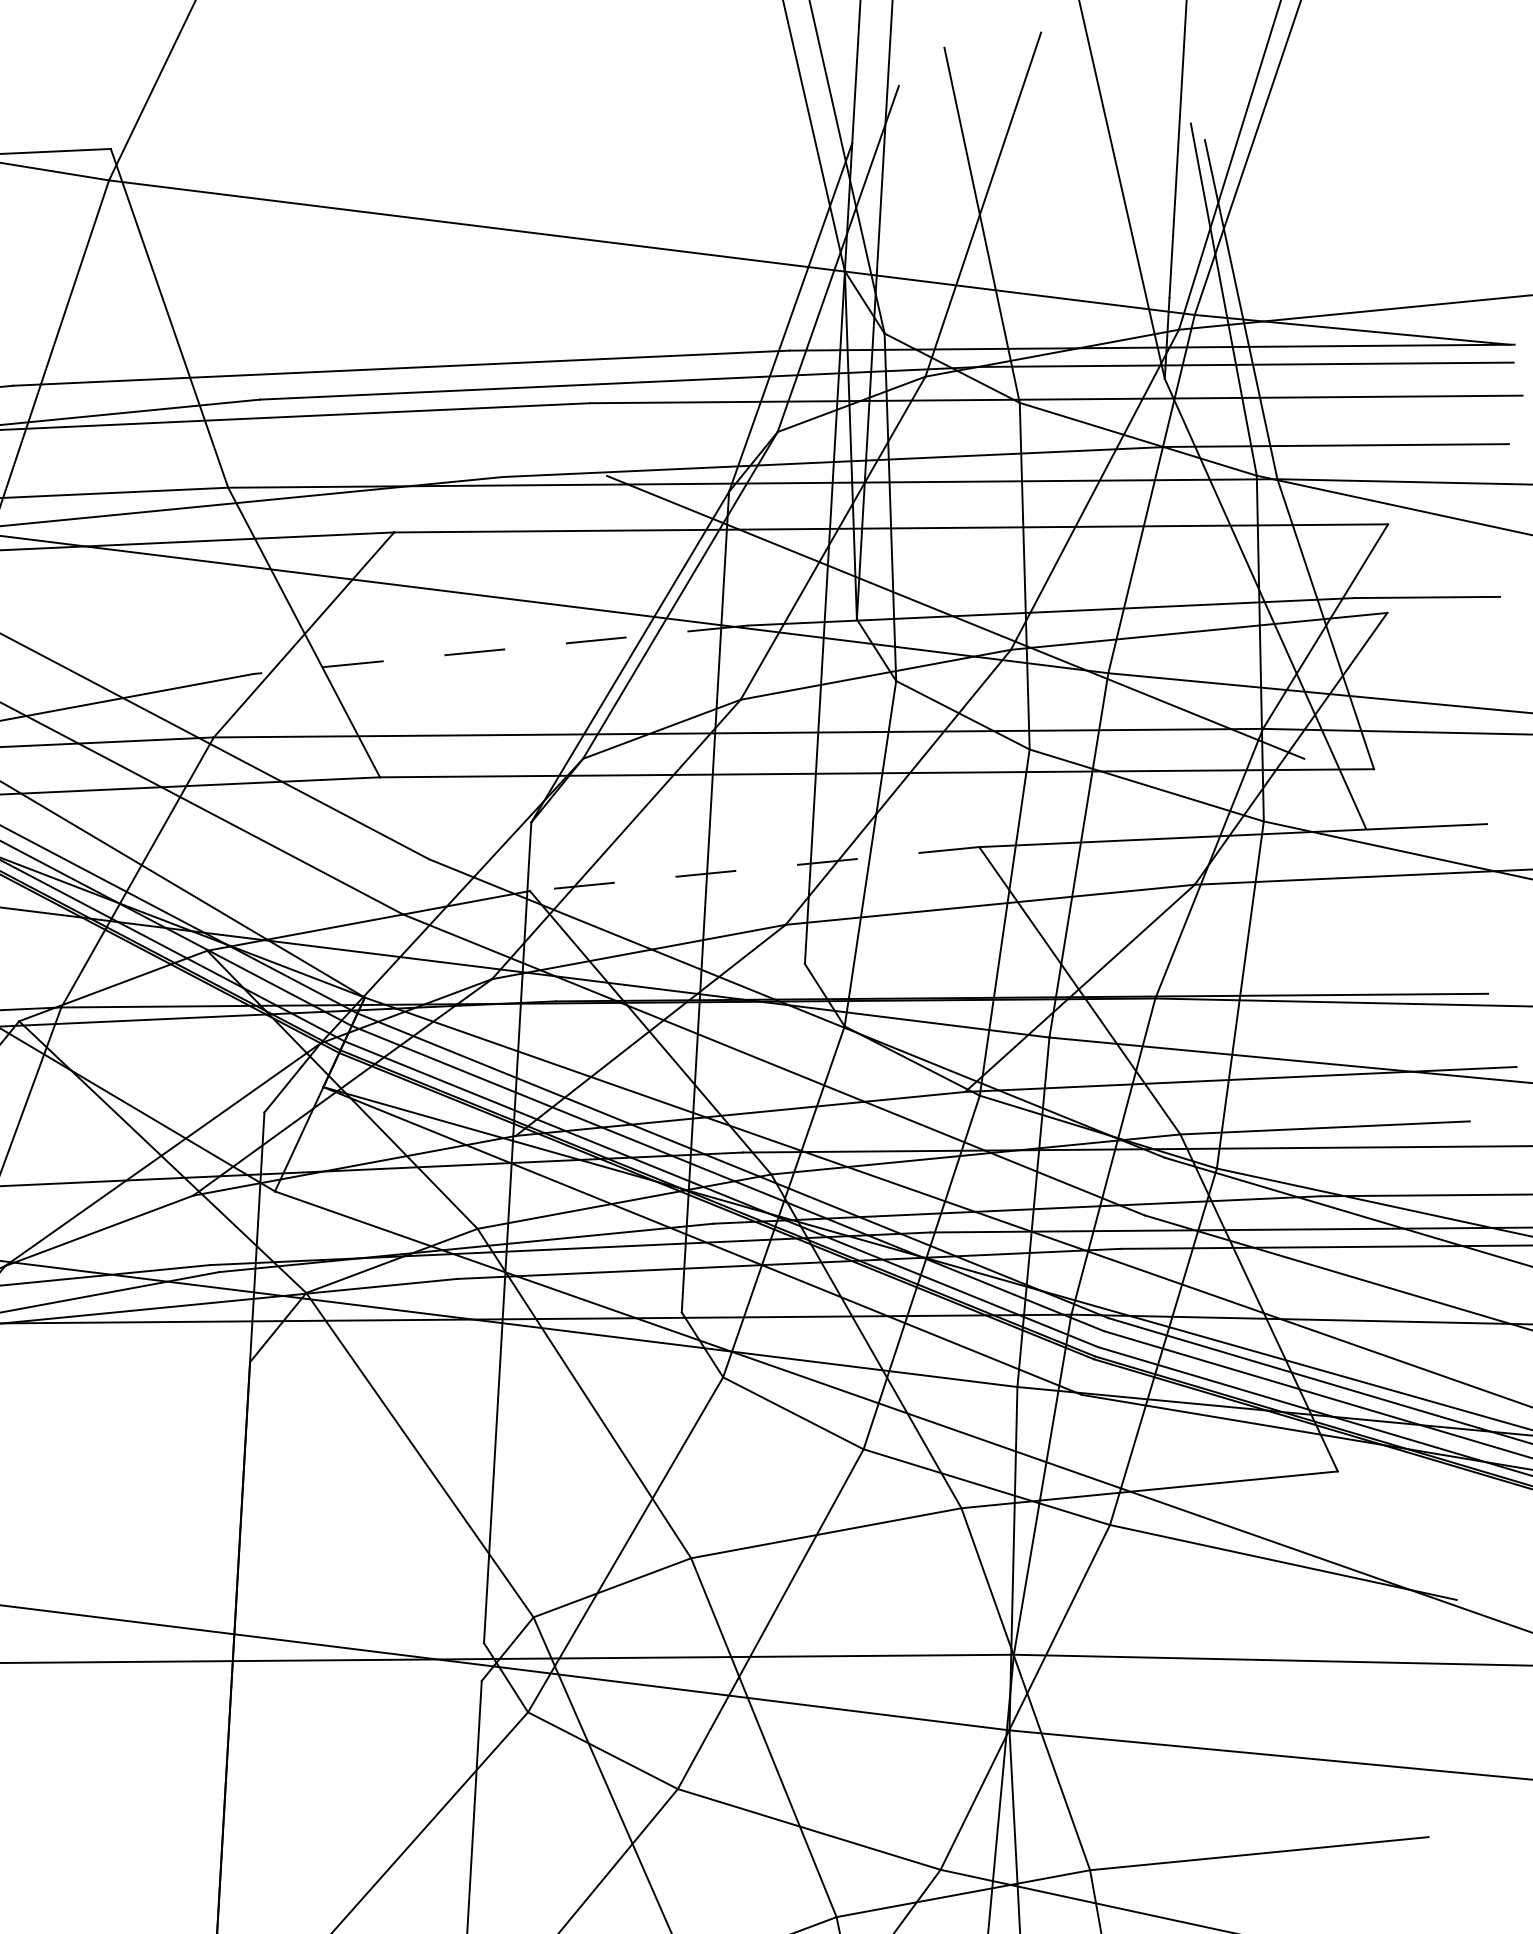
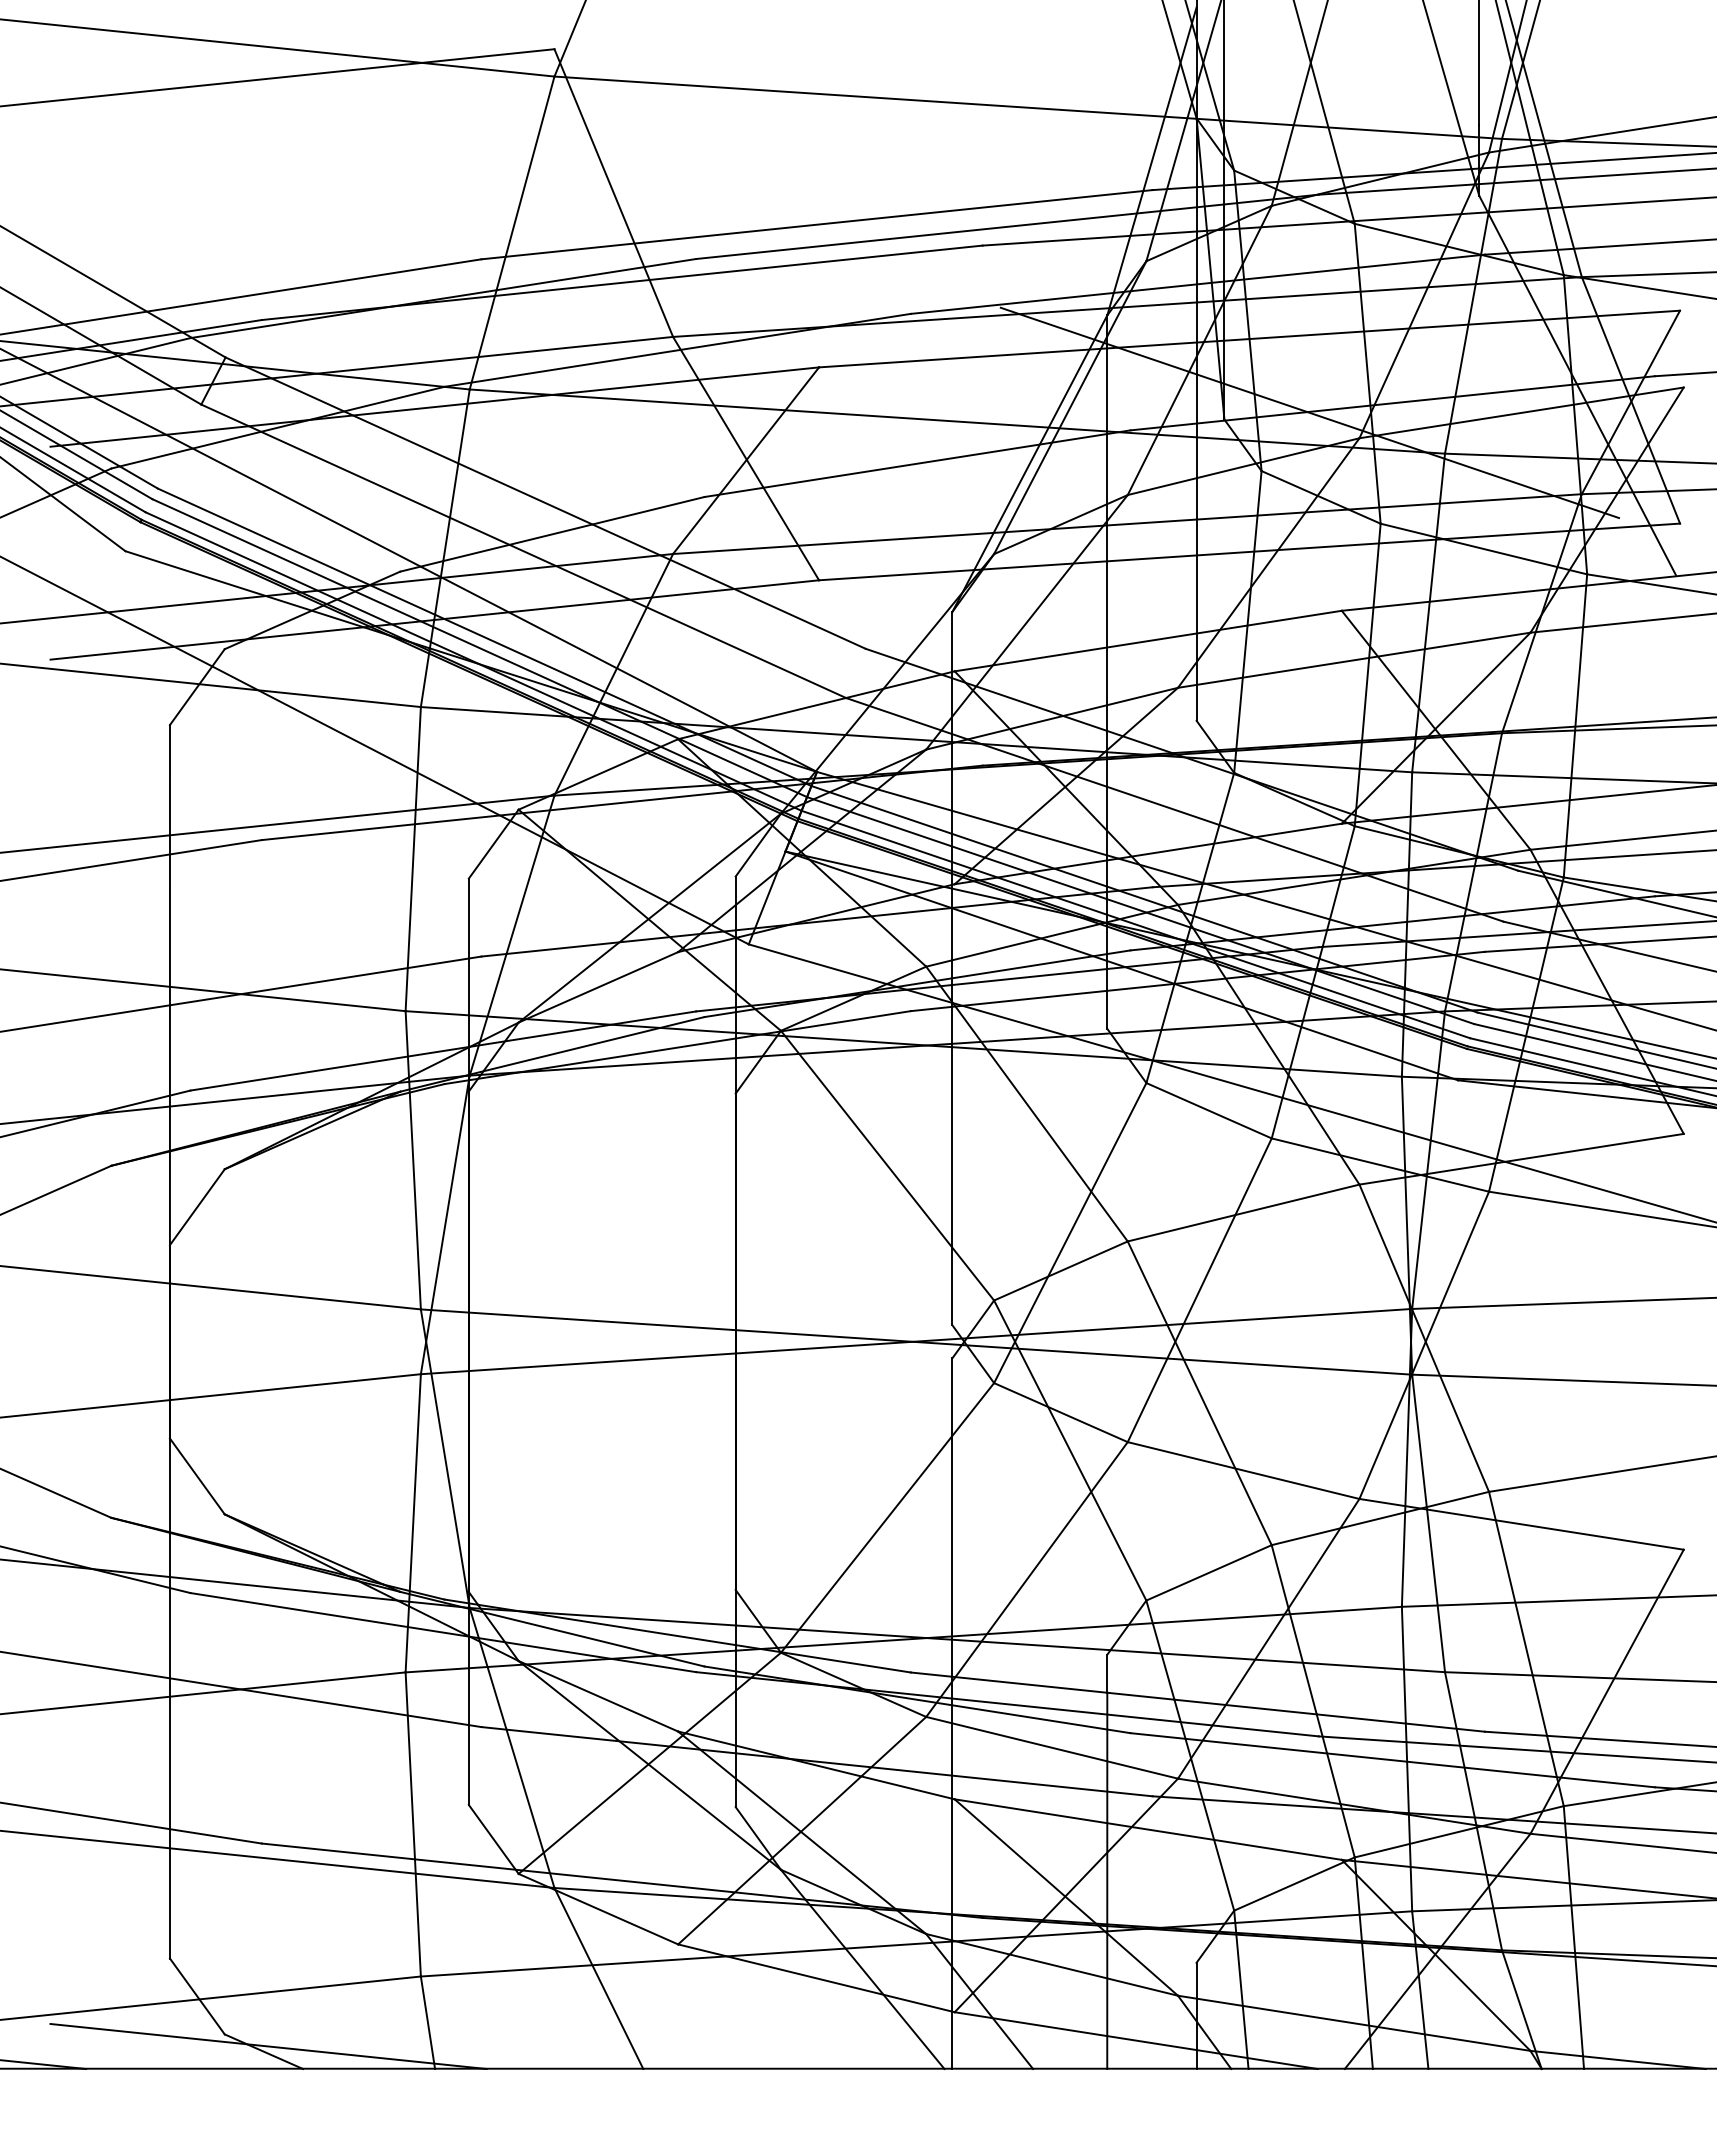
line: (500, 649) -> (917, 463), dashed -> solid
line: (754, 869) -> (1148, 641), dashed -> solid

